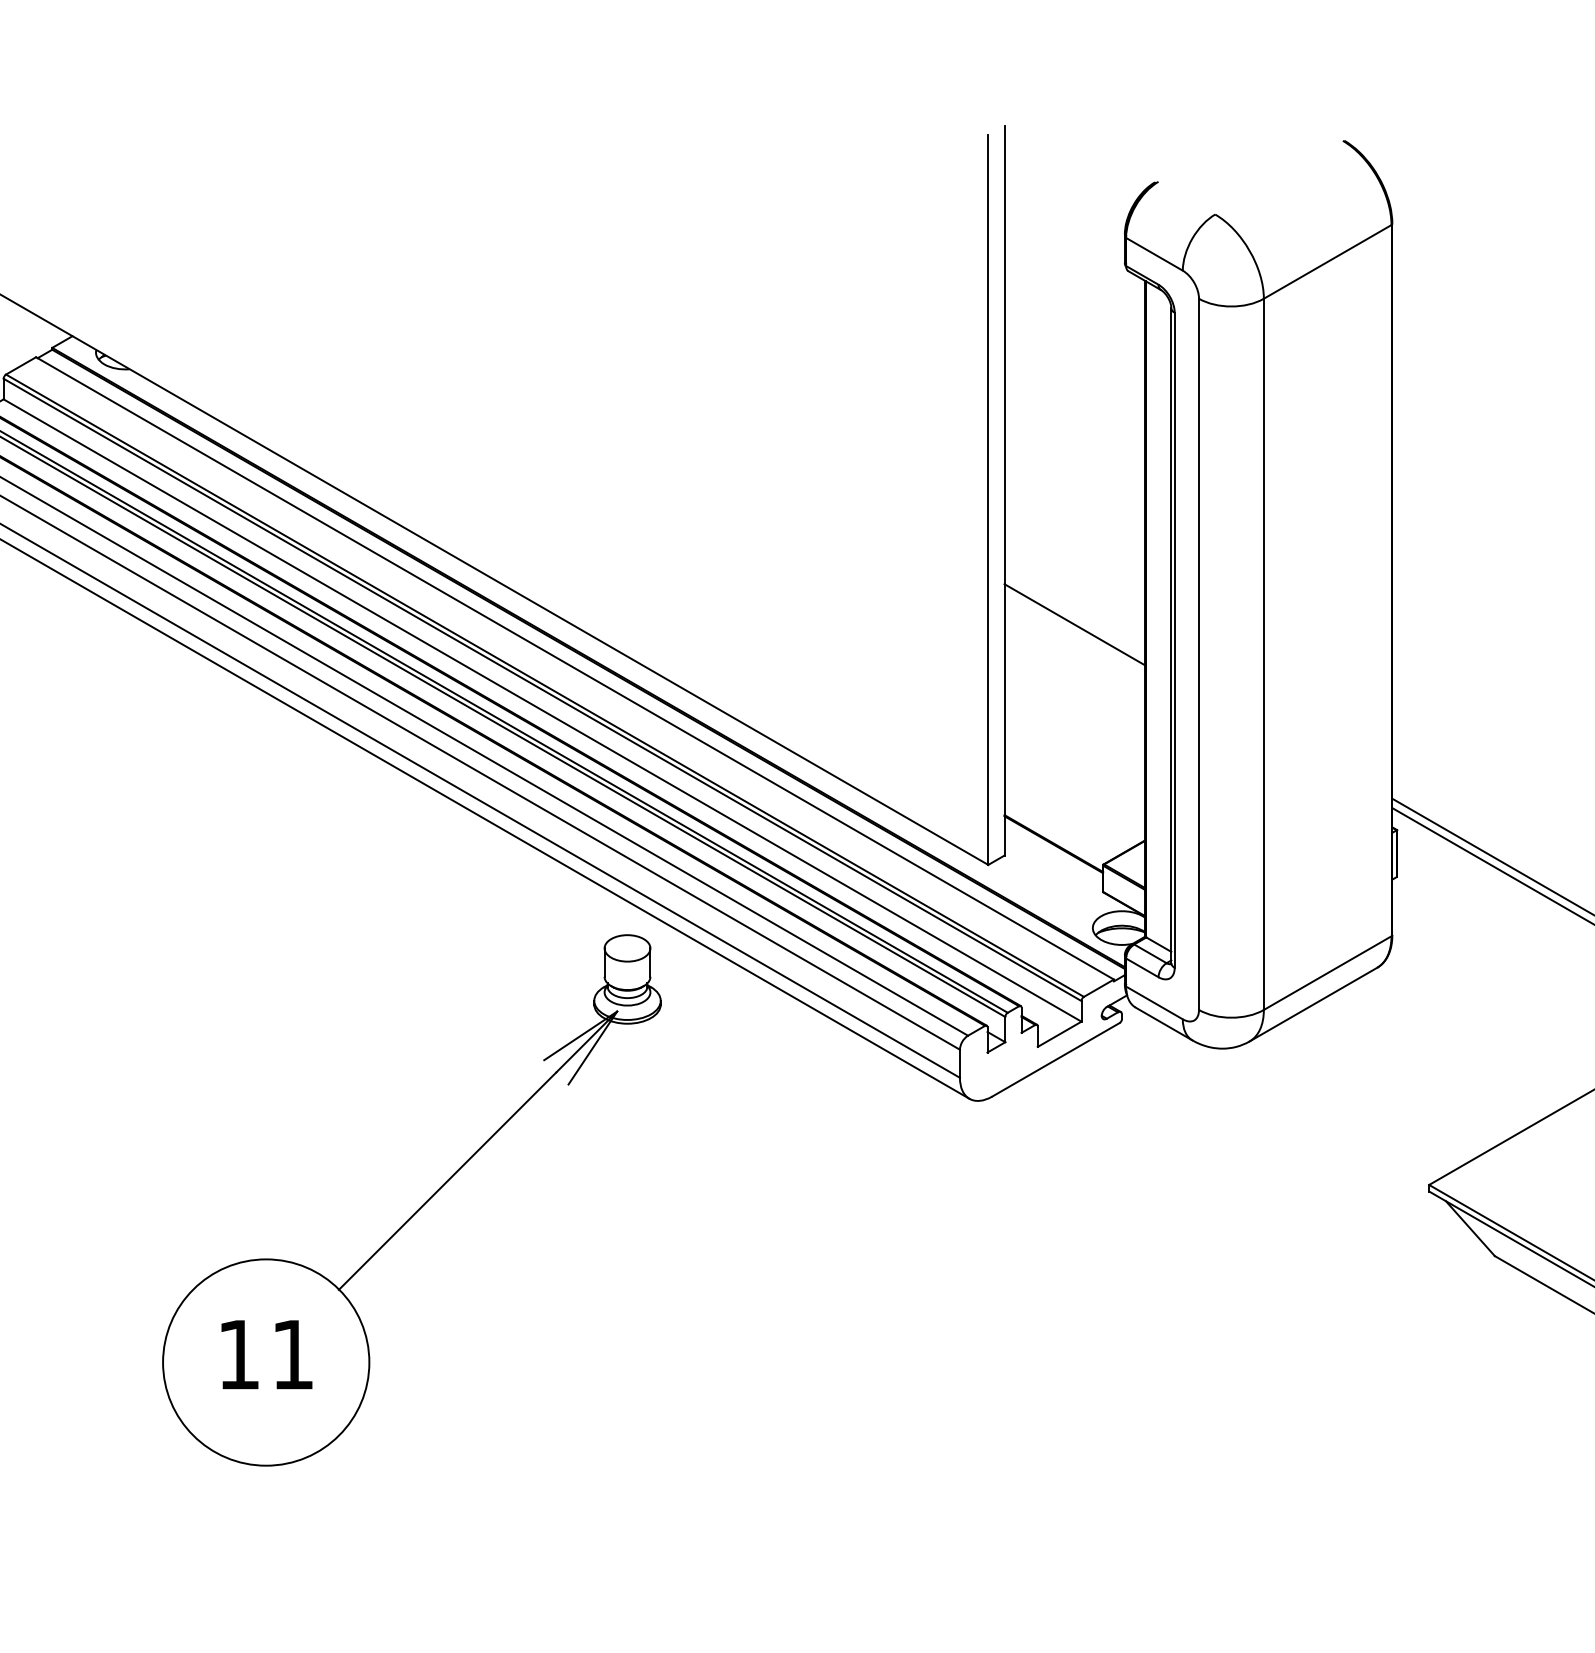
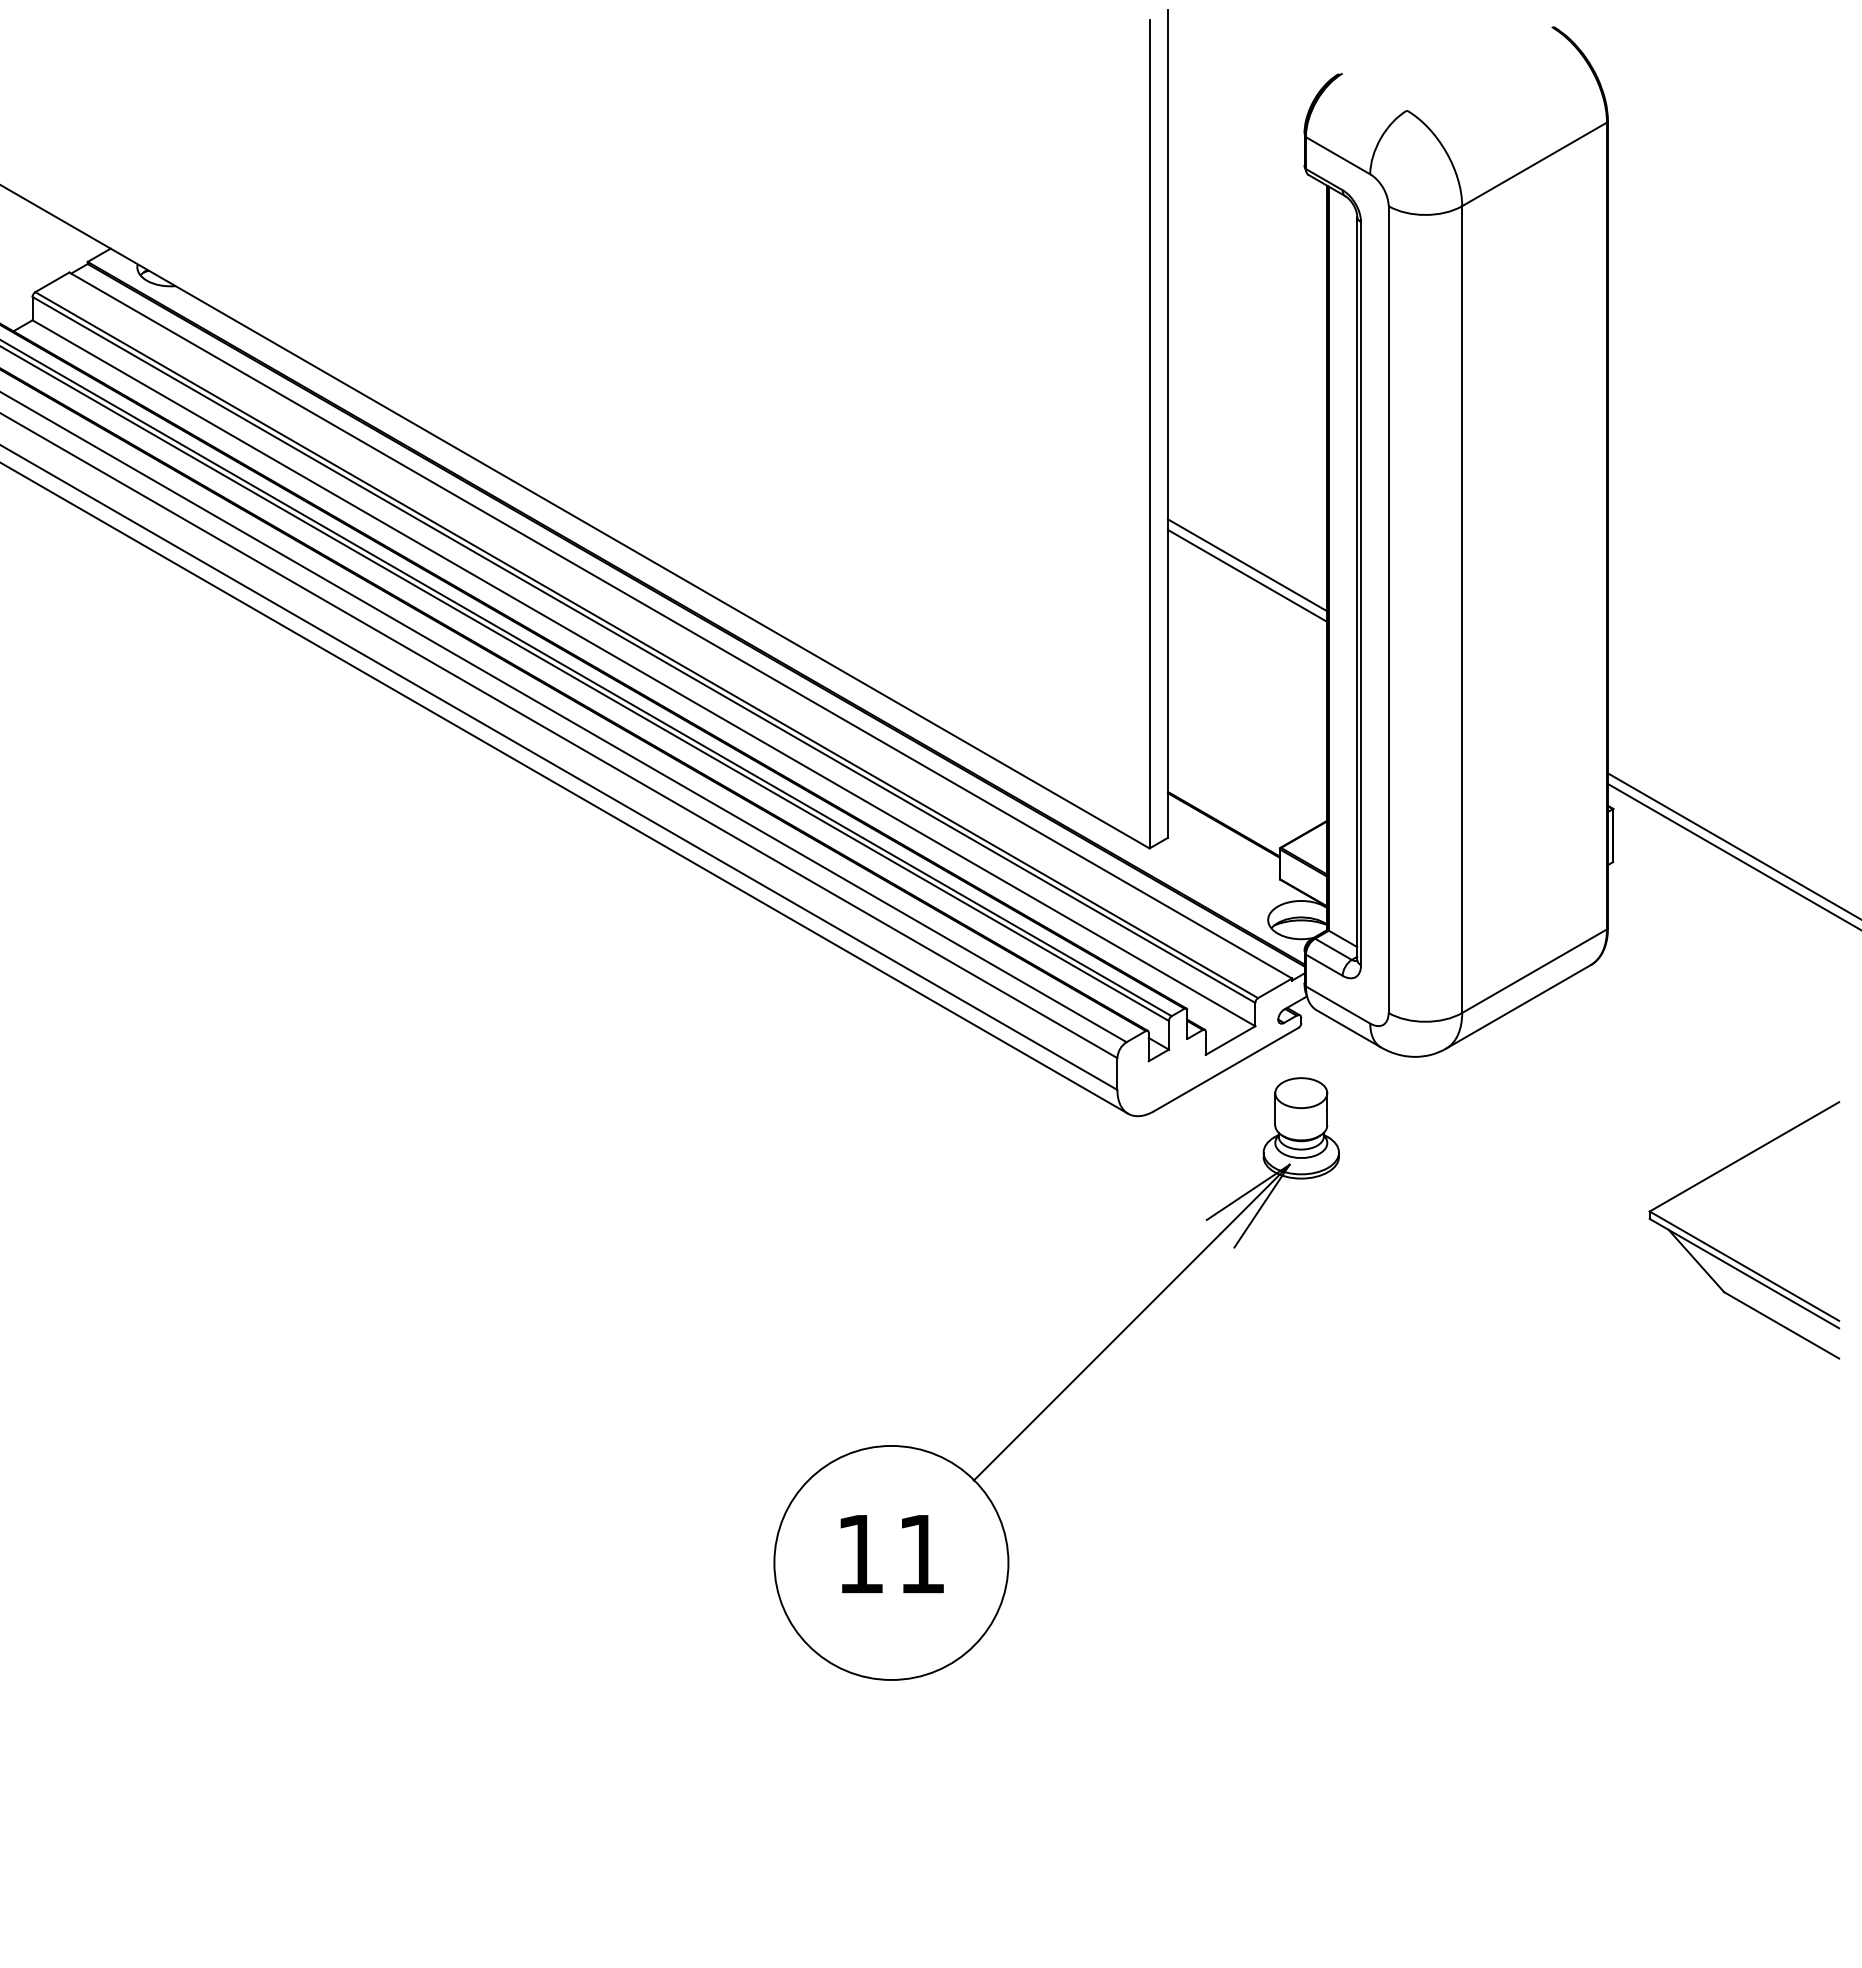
line: (1074, 615) -> (1247, 565), added
part: (419, 1207) -> (1065, 1387), moved

